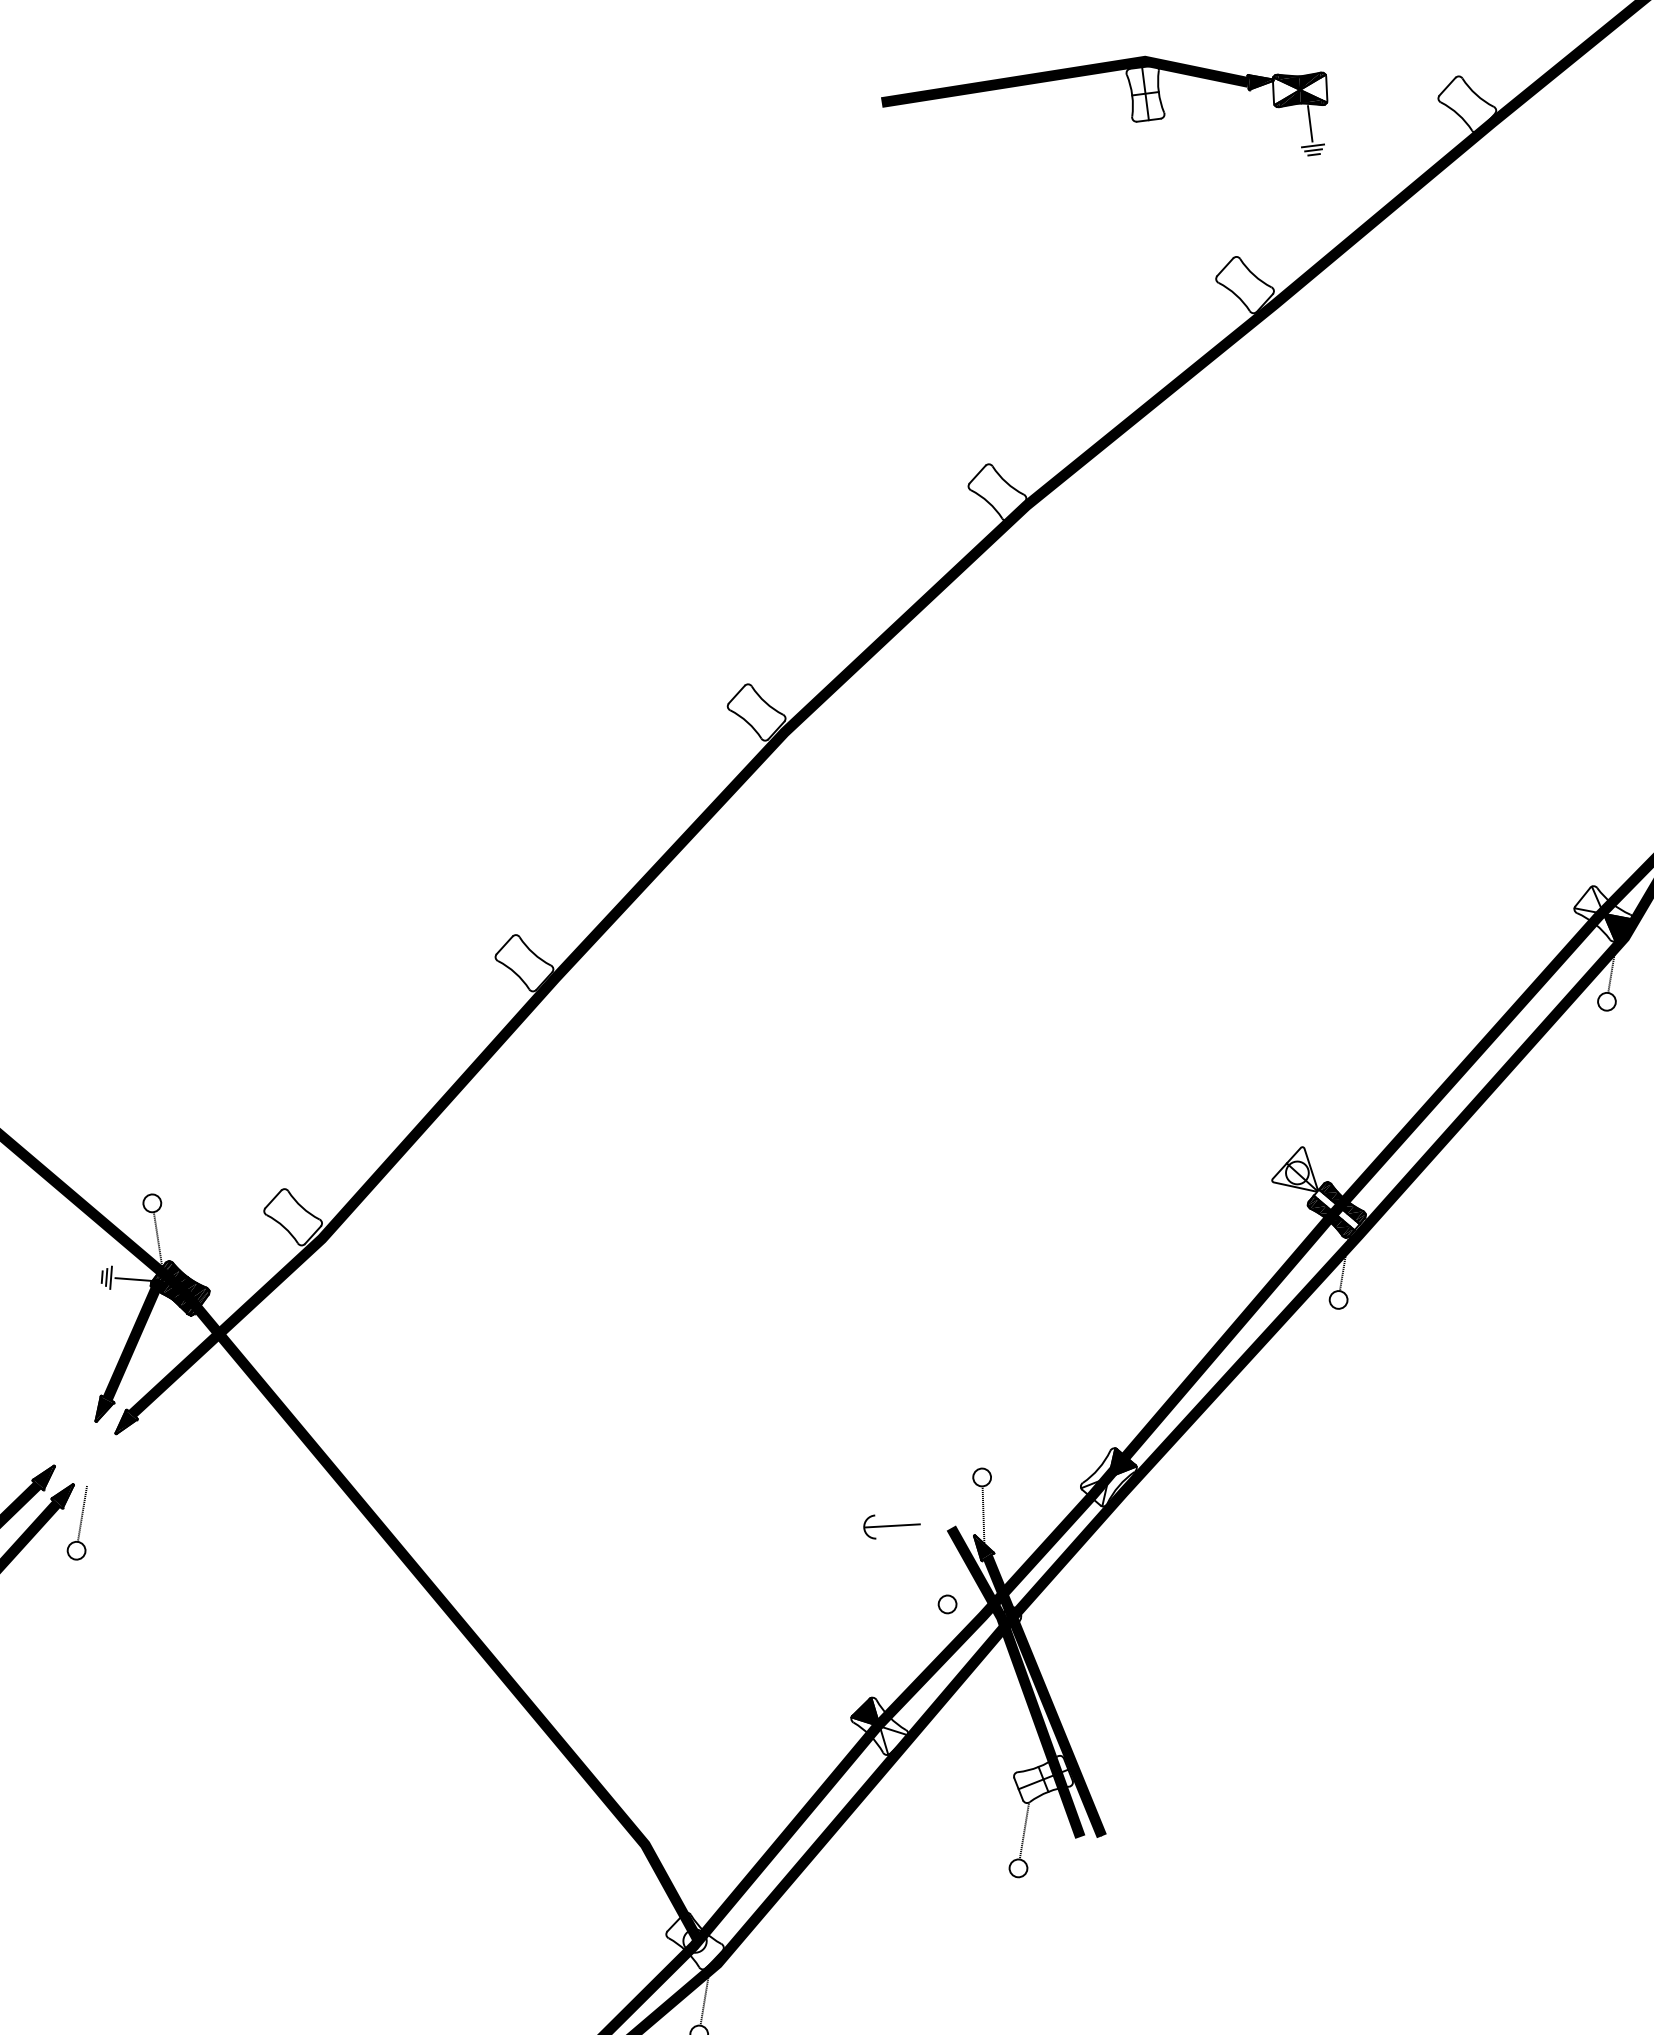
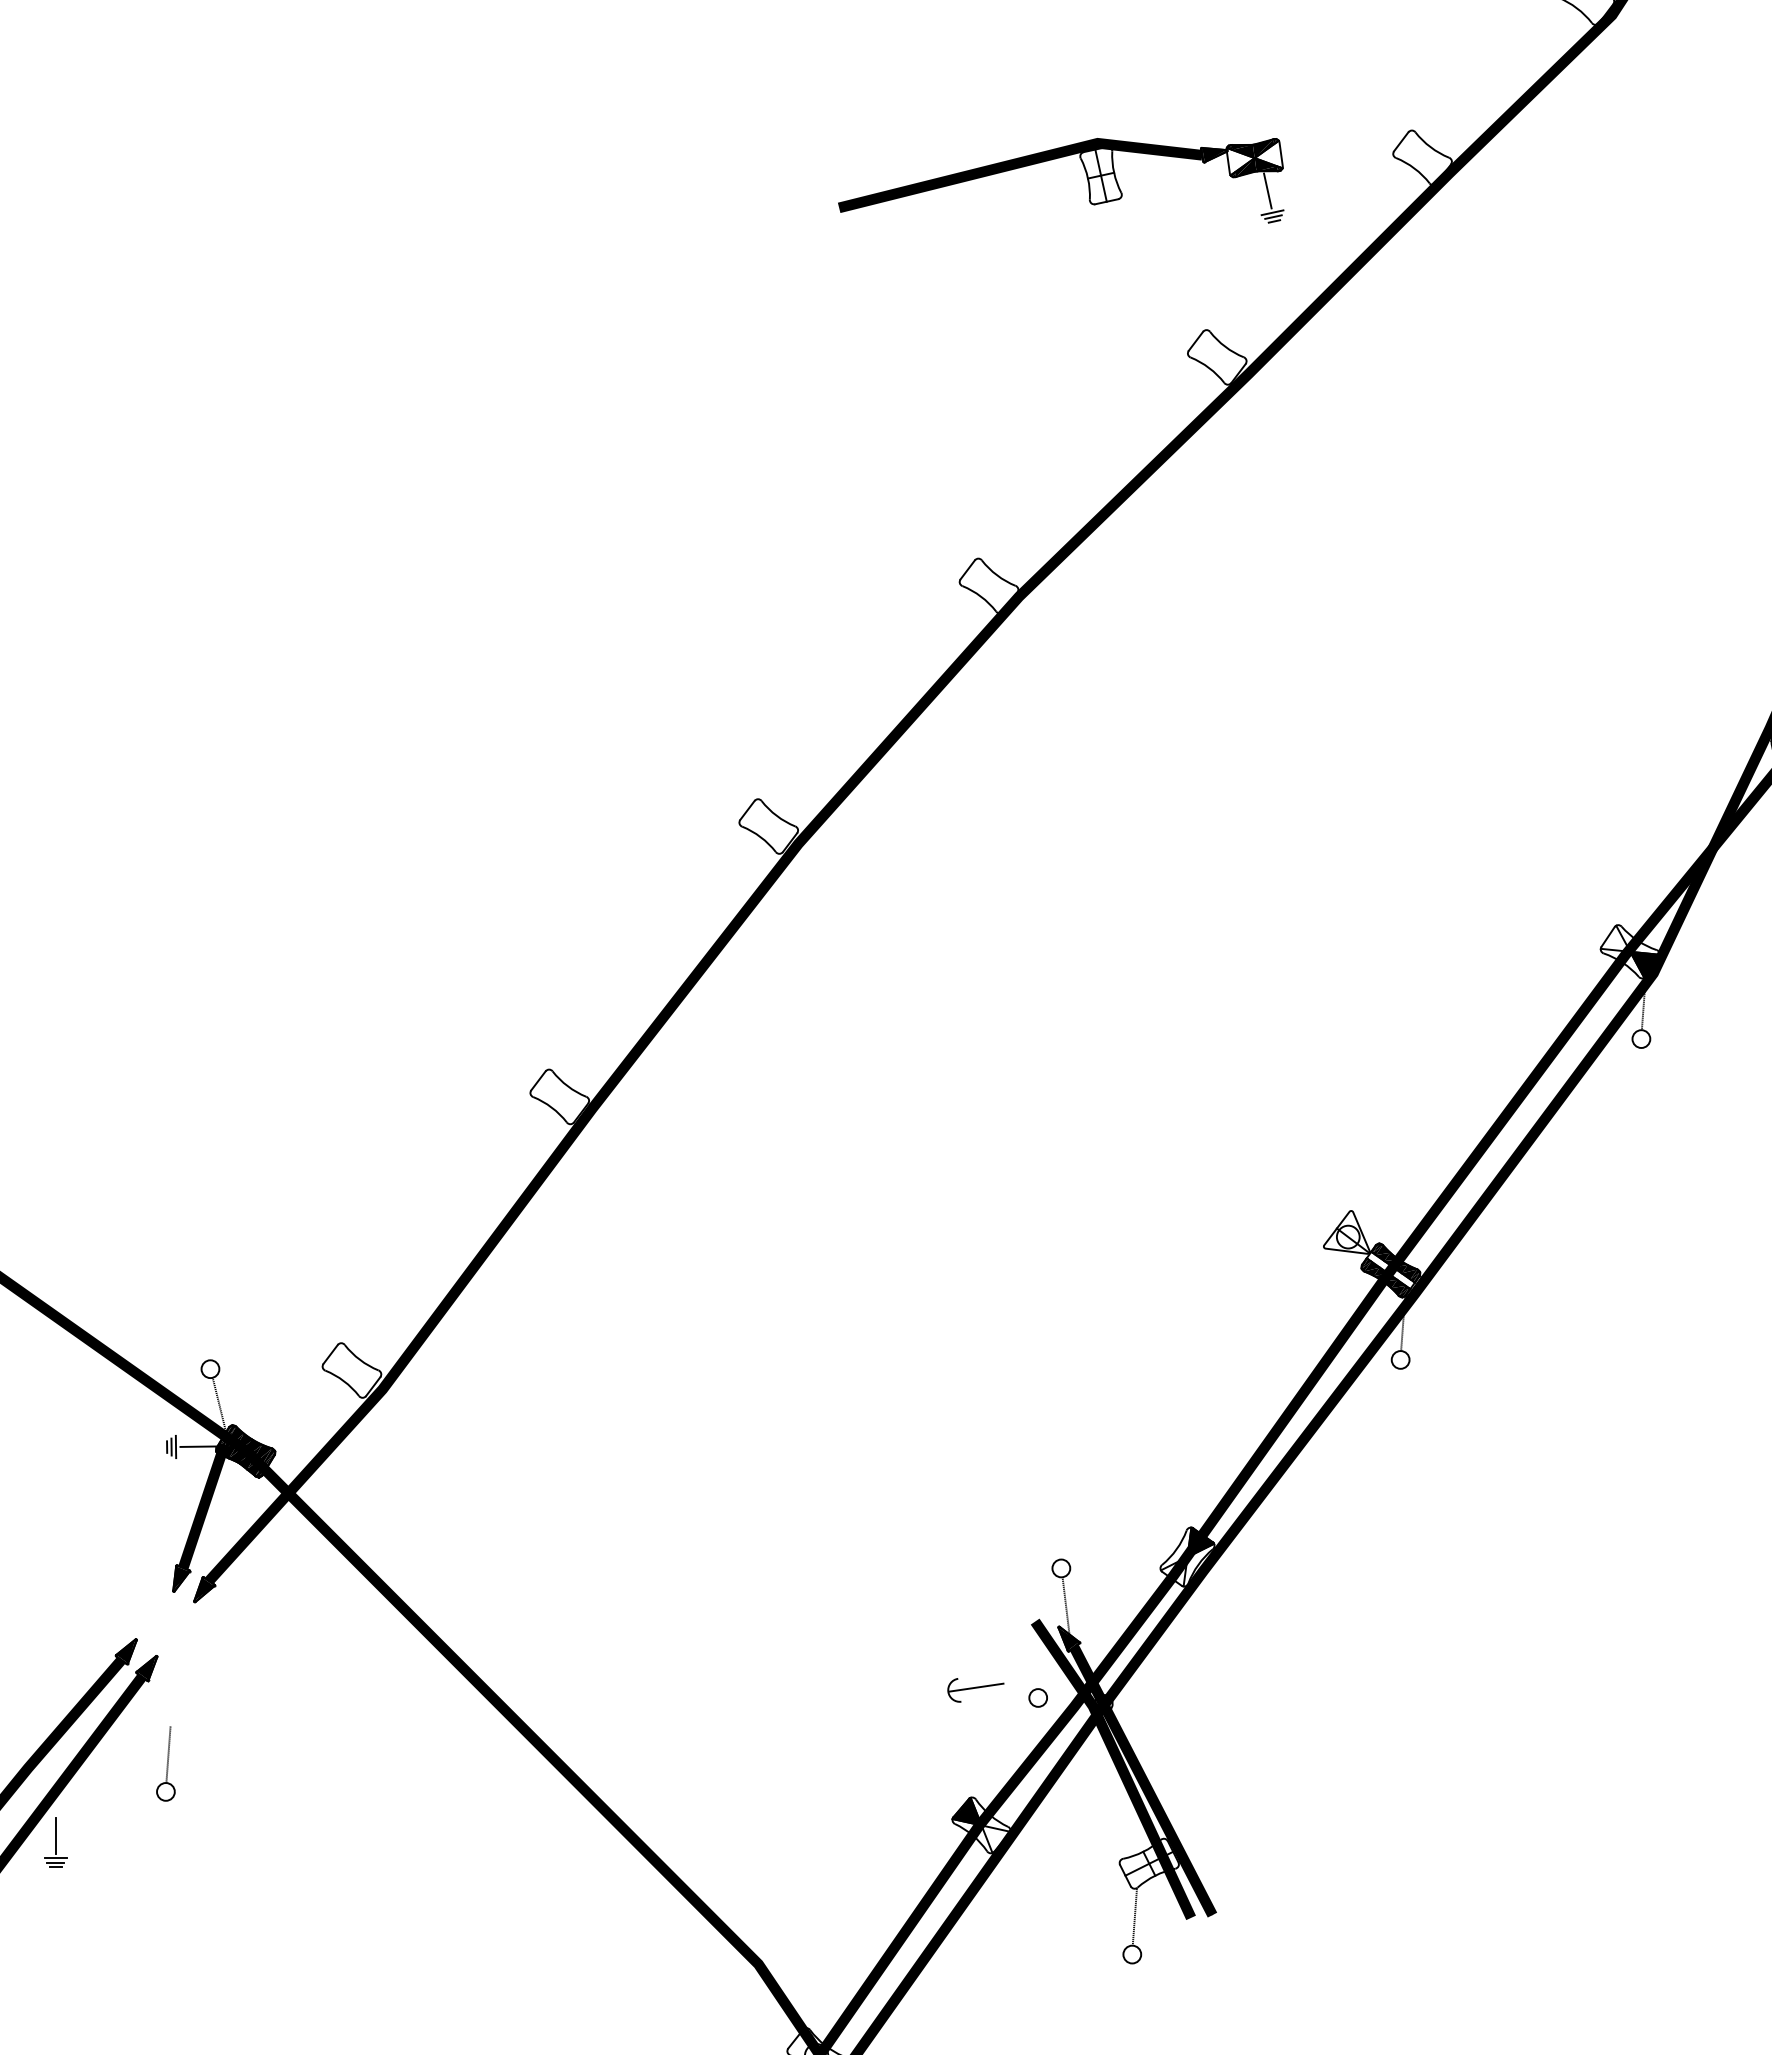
part: (78, 1522) -> (165, 1763), moved
part: (891, 1528) -> (975, 1690), moved

